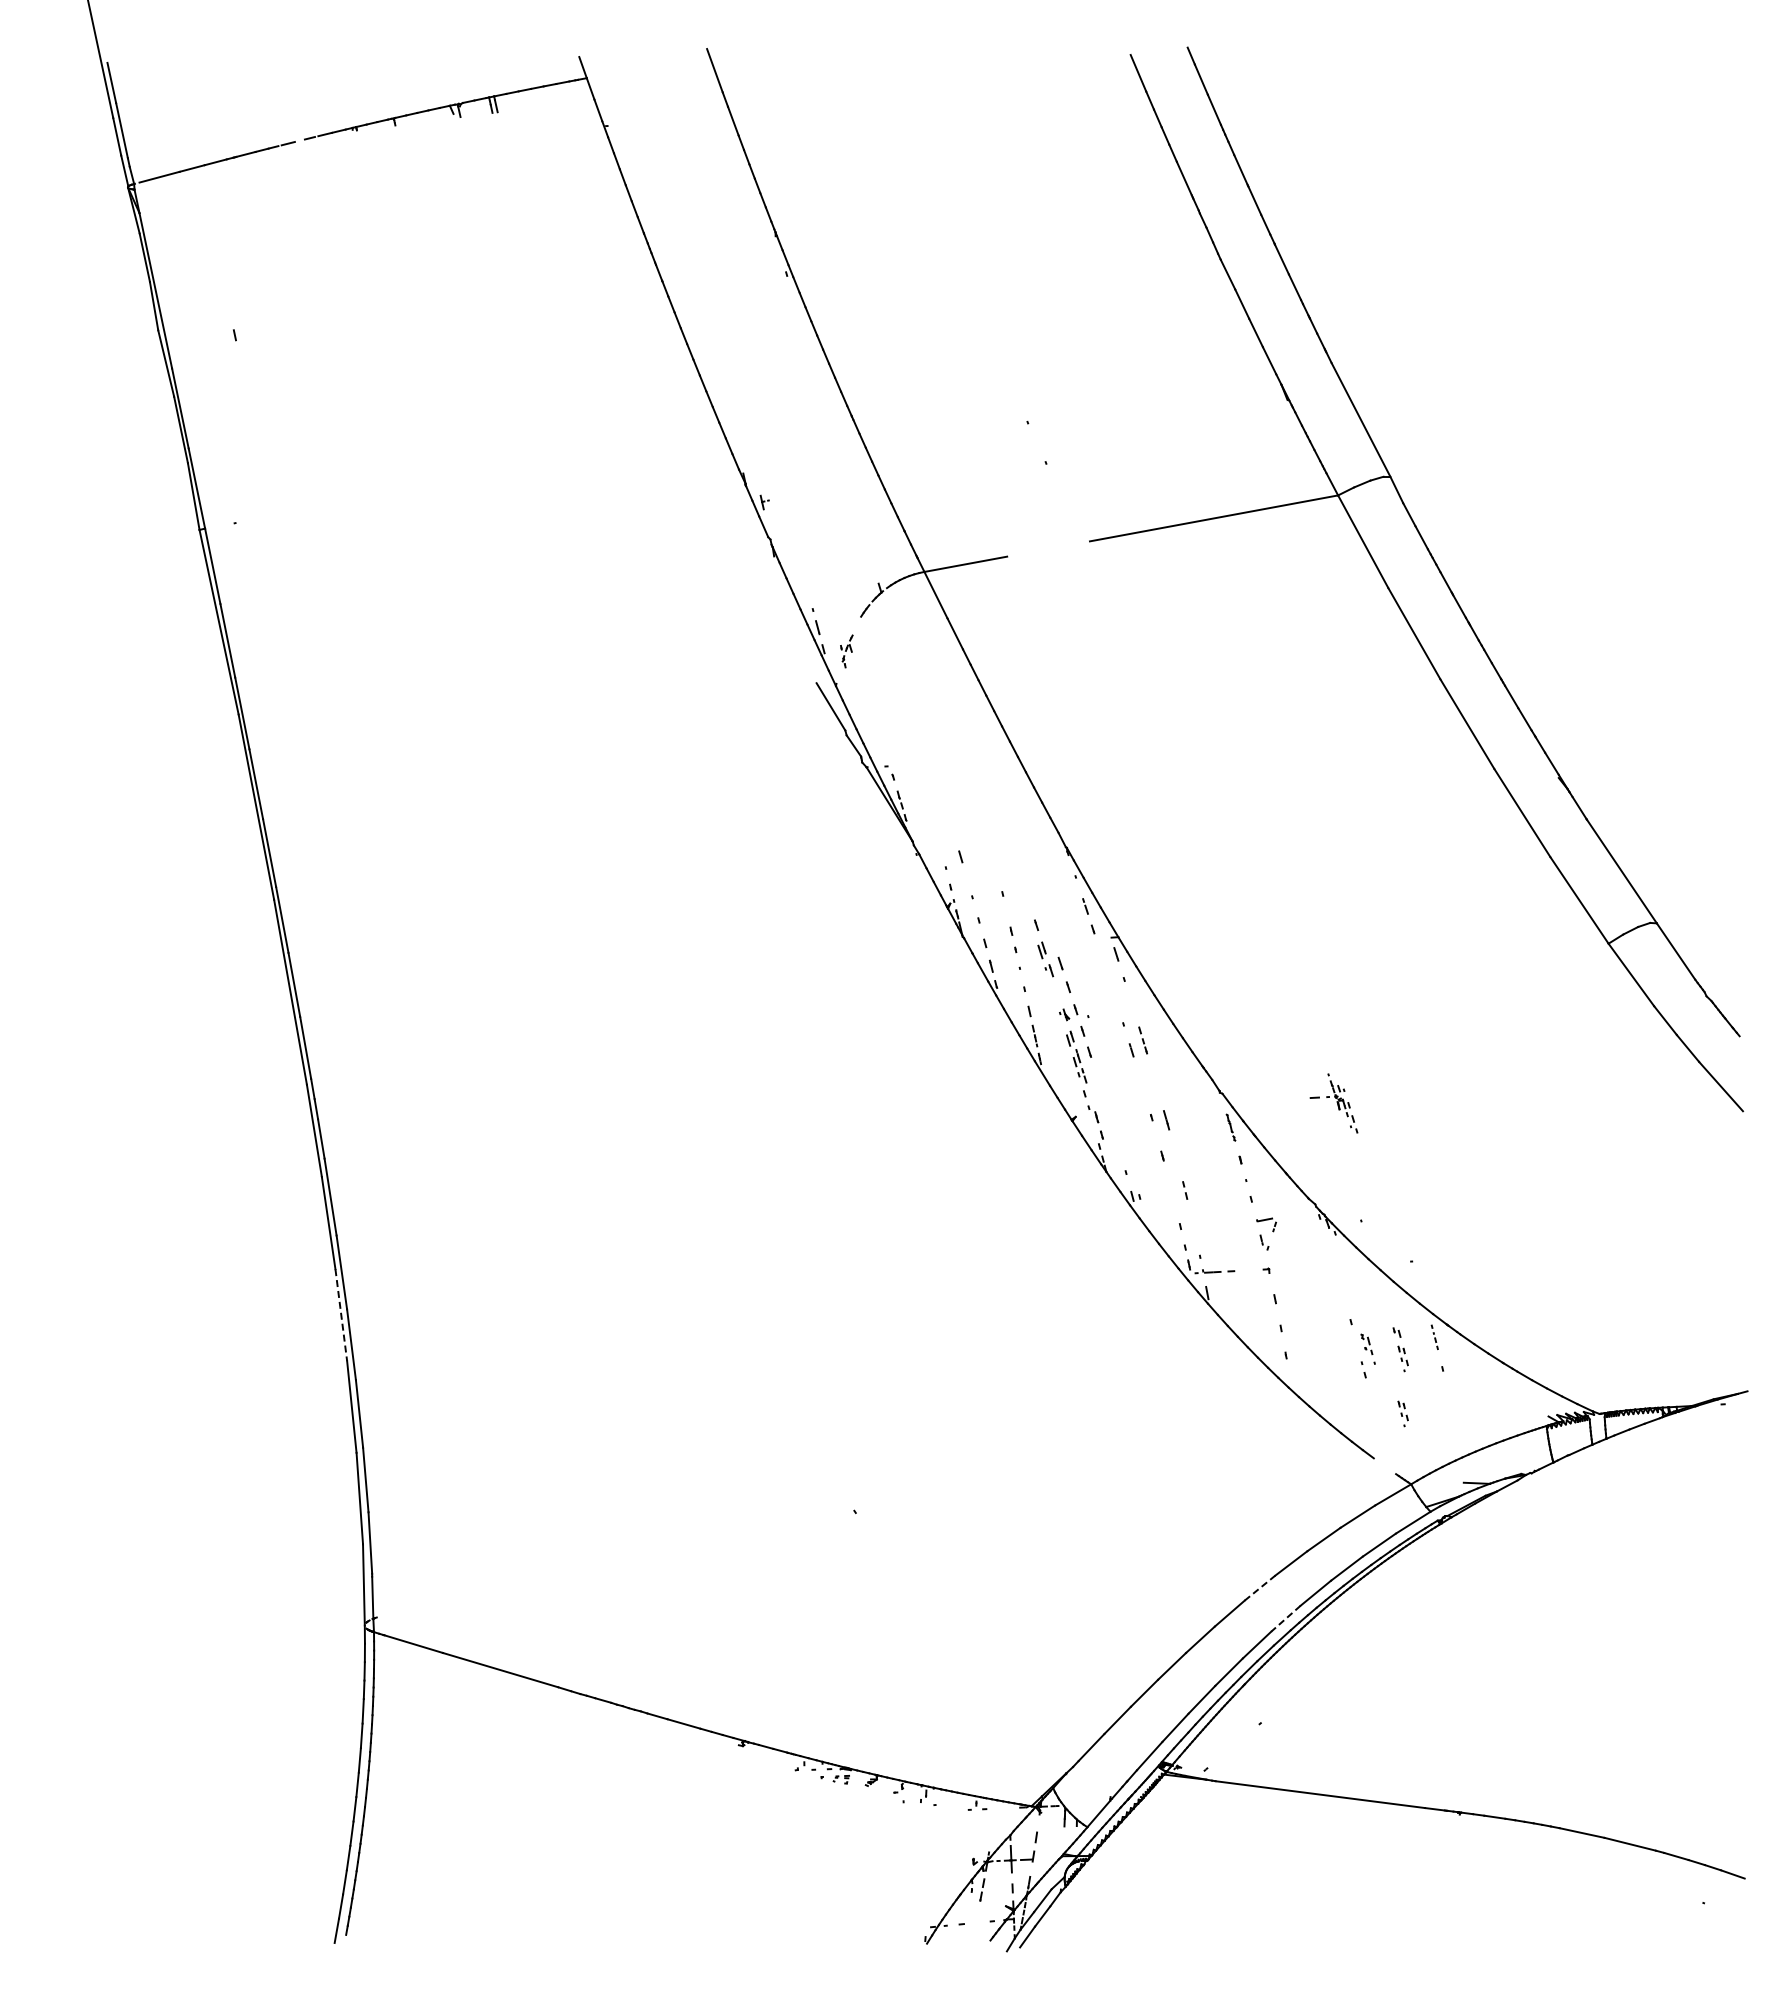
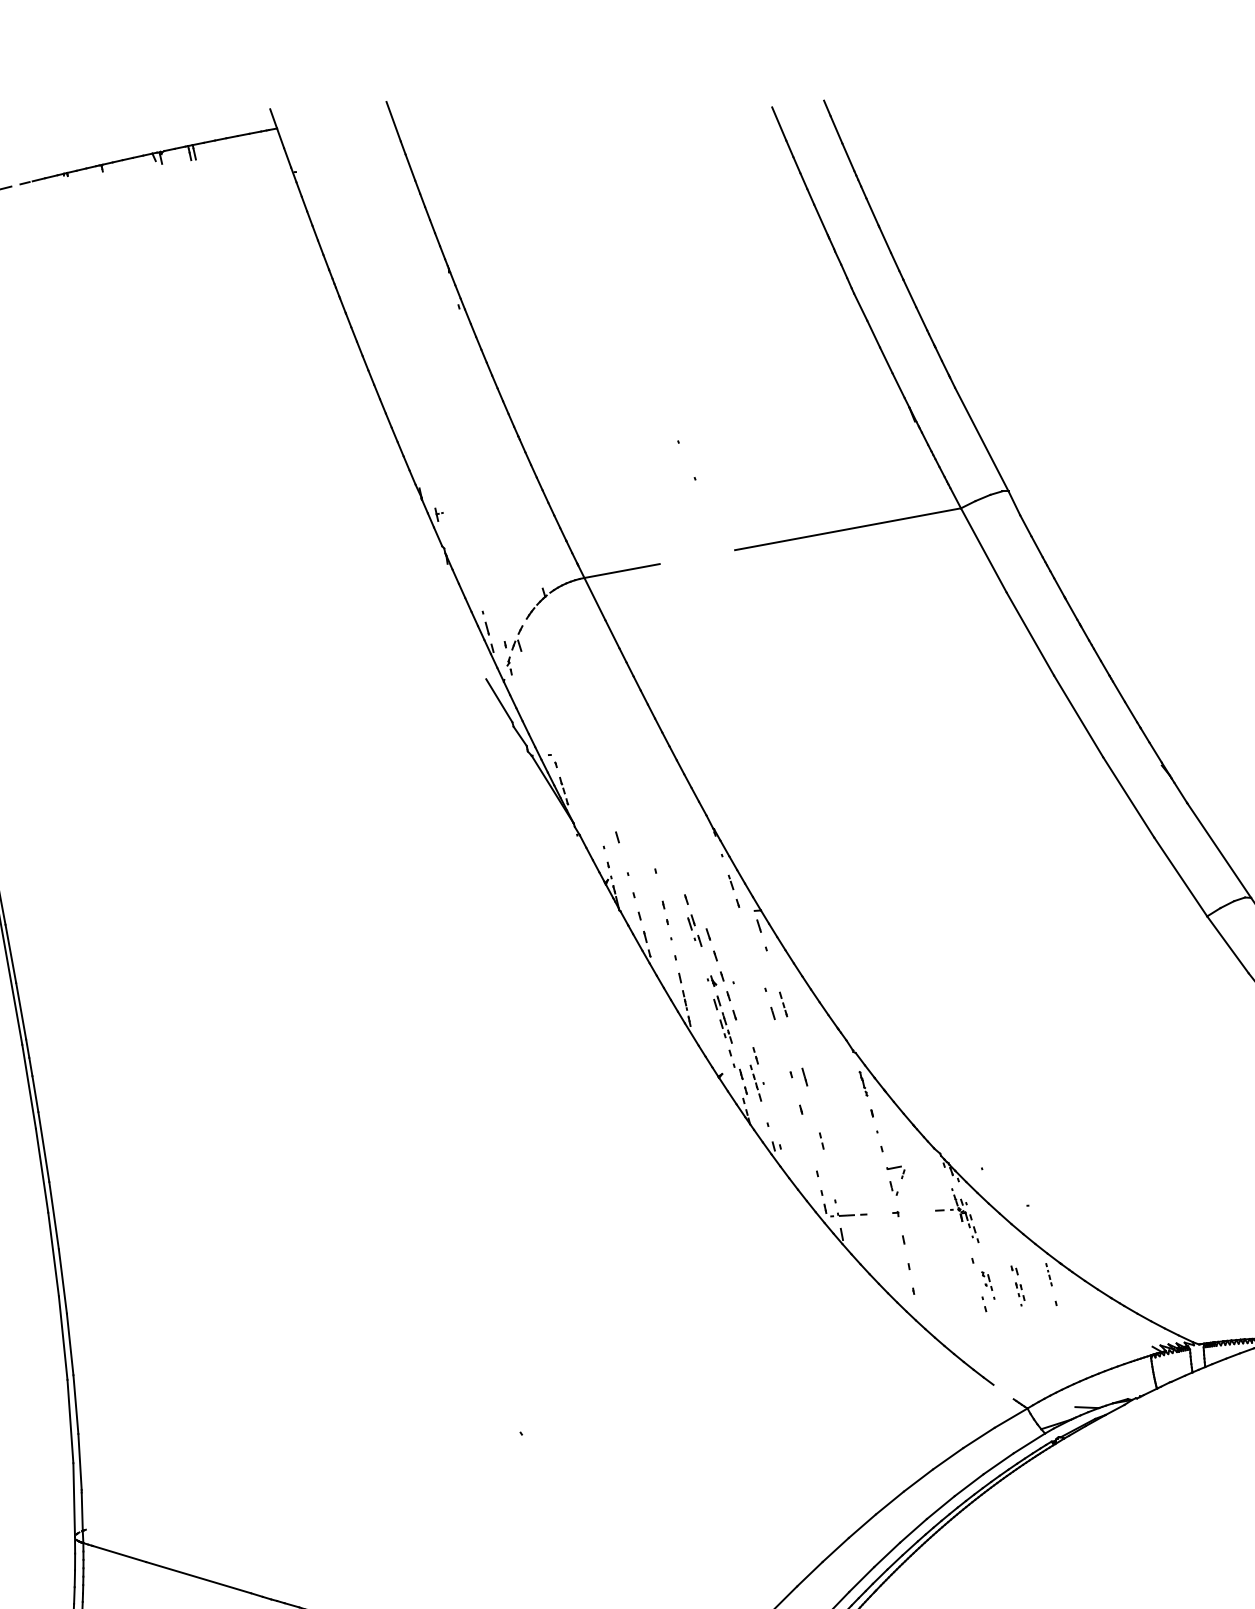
part: (846, 651) -> (513, 650), size x1.67
part: (1333, 1103) -> (956, 1215), moved
part: (1114, 1117) -> (757, 1074), added
line: (341, 1315) -> (53, 1254), dashed -> solid
part: (1402, 1413) -> (1019, 1344), removed
line: (1260, 1588) -> (890, 1503), dashed -> solid
line: (1285, 1618) -> (913, 1530), dashed -> solid

